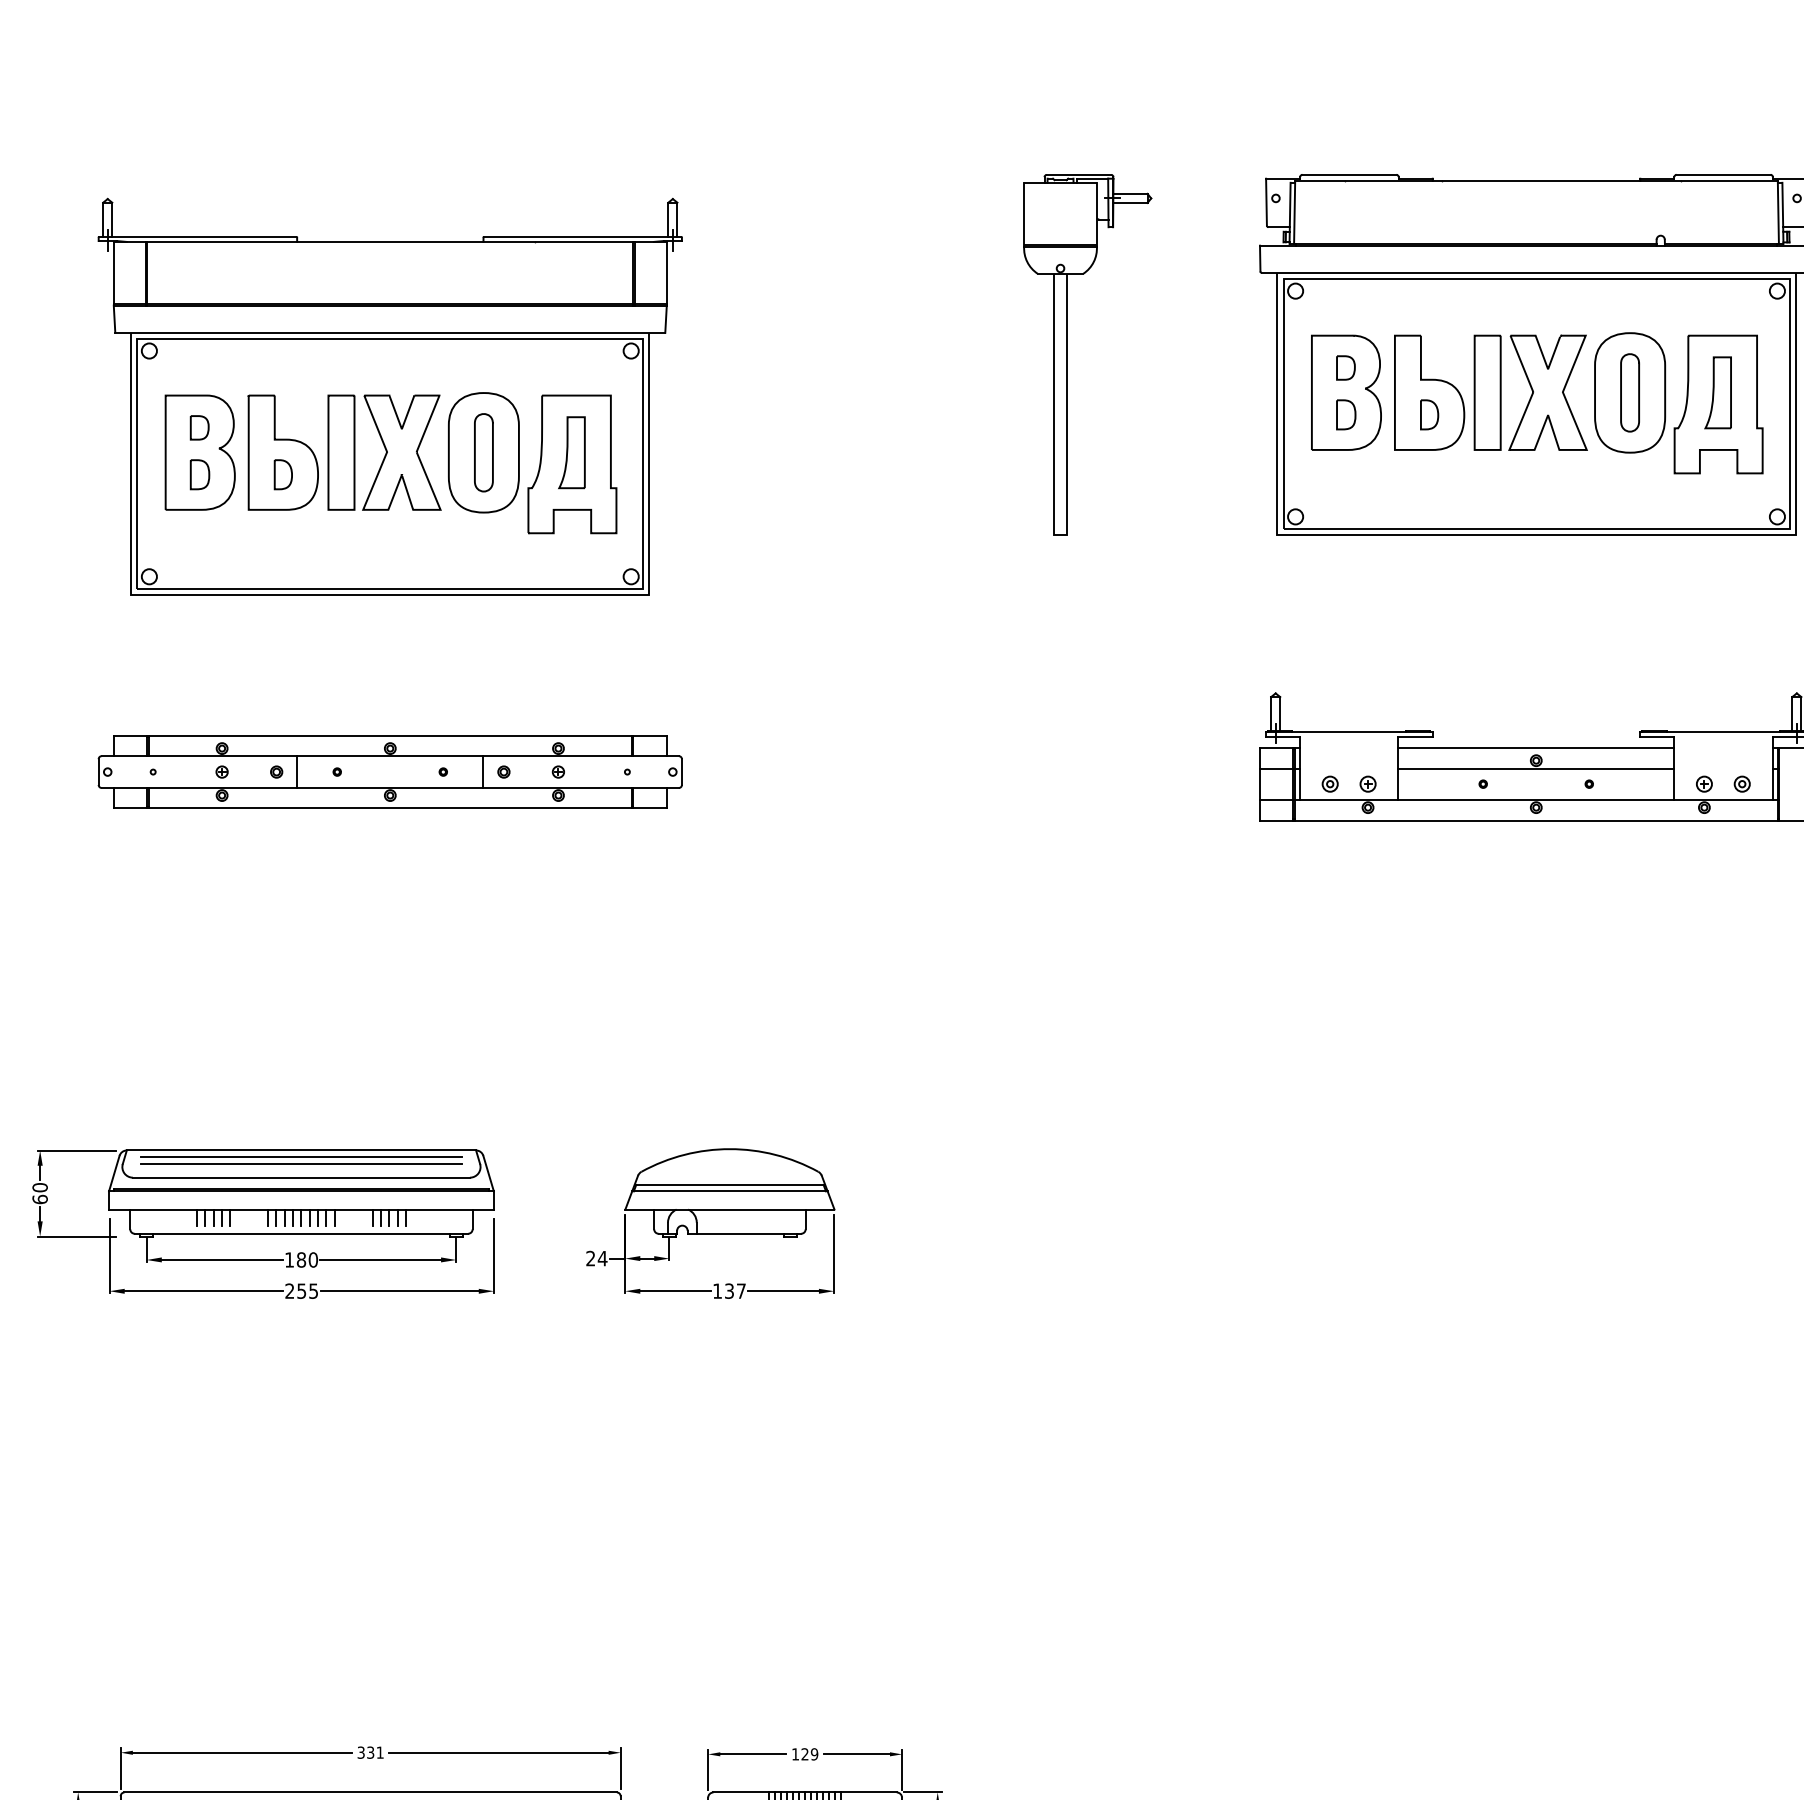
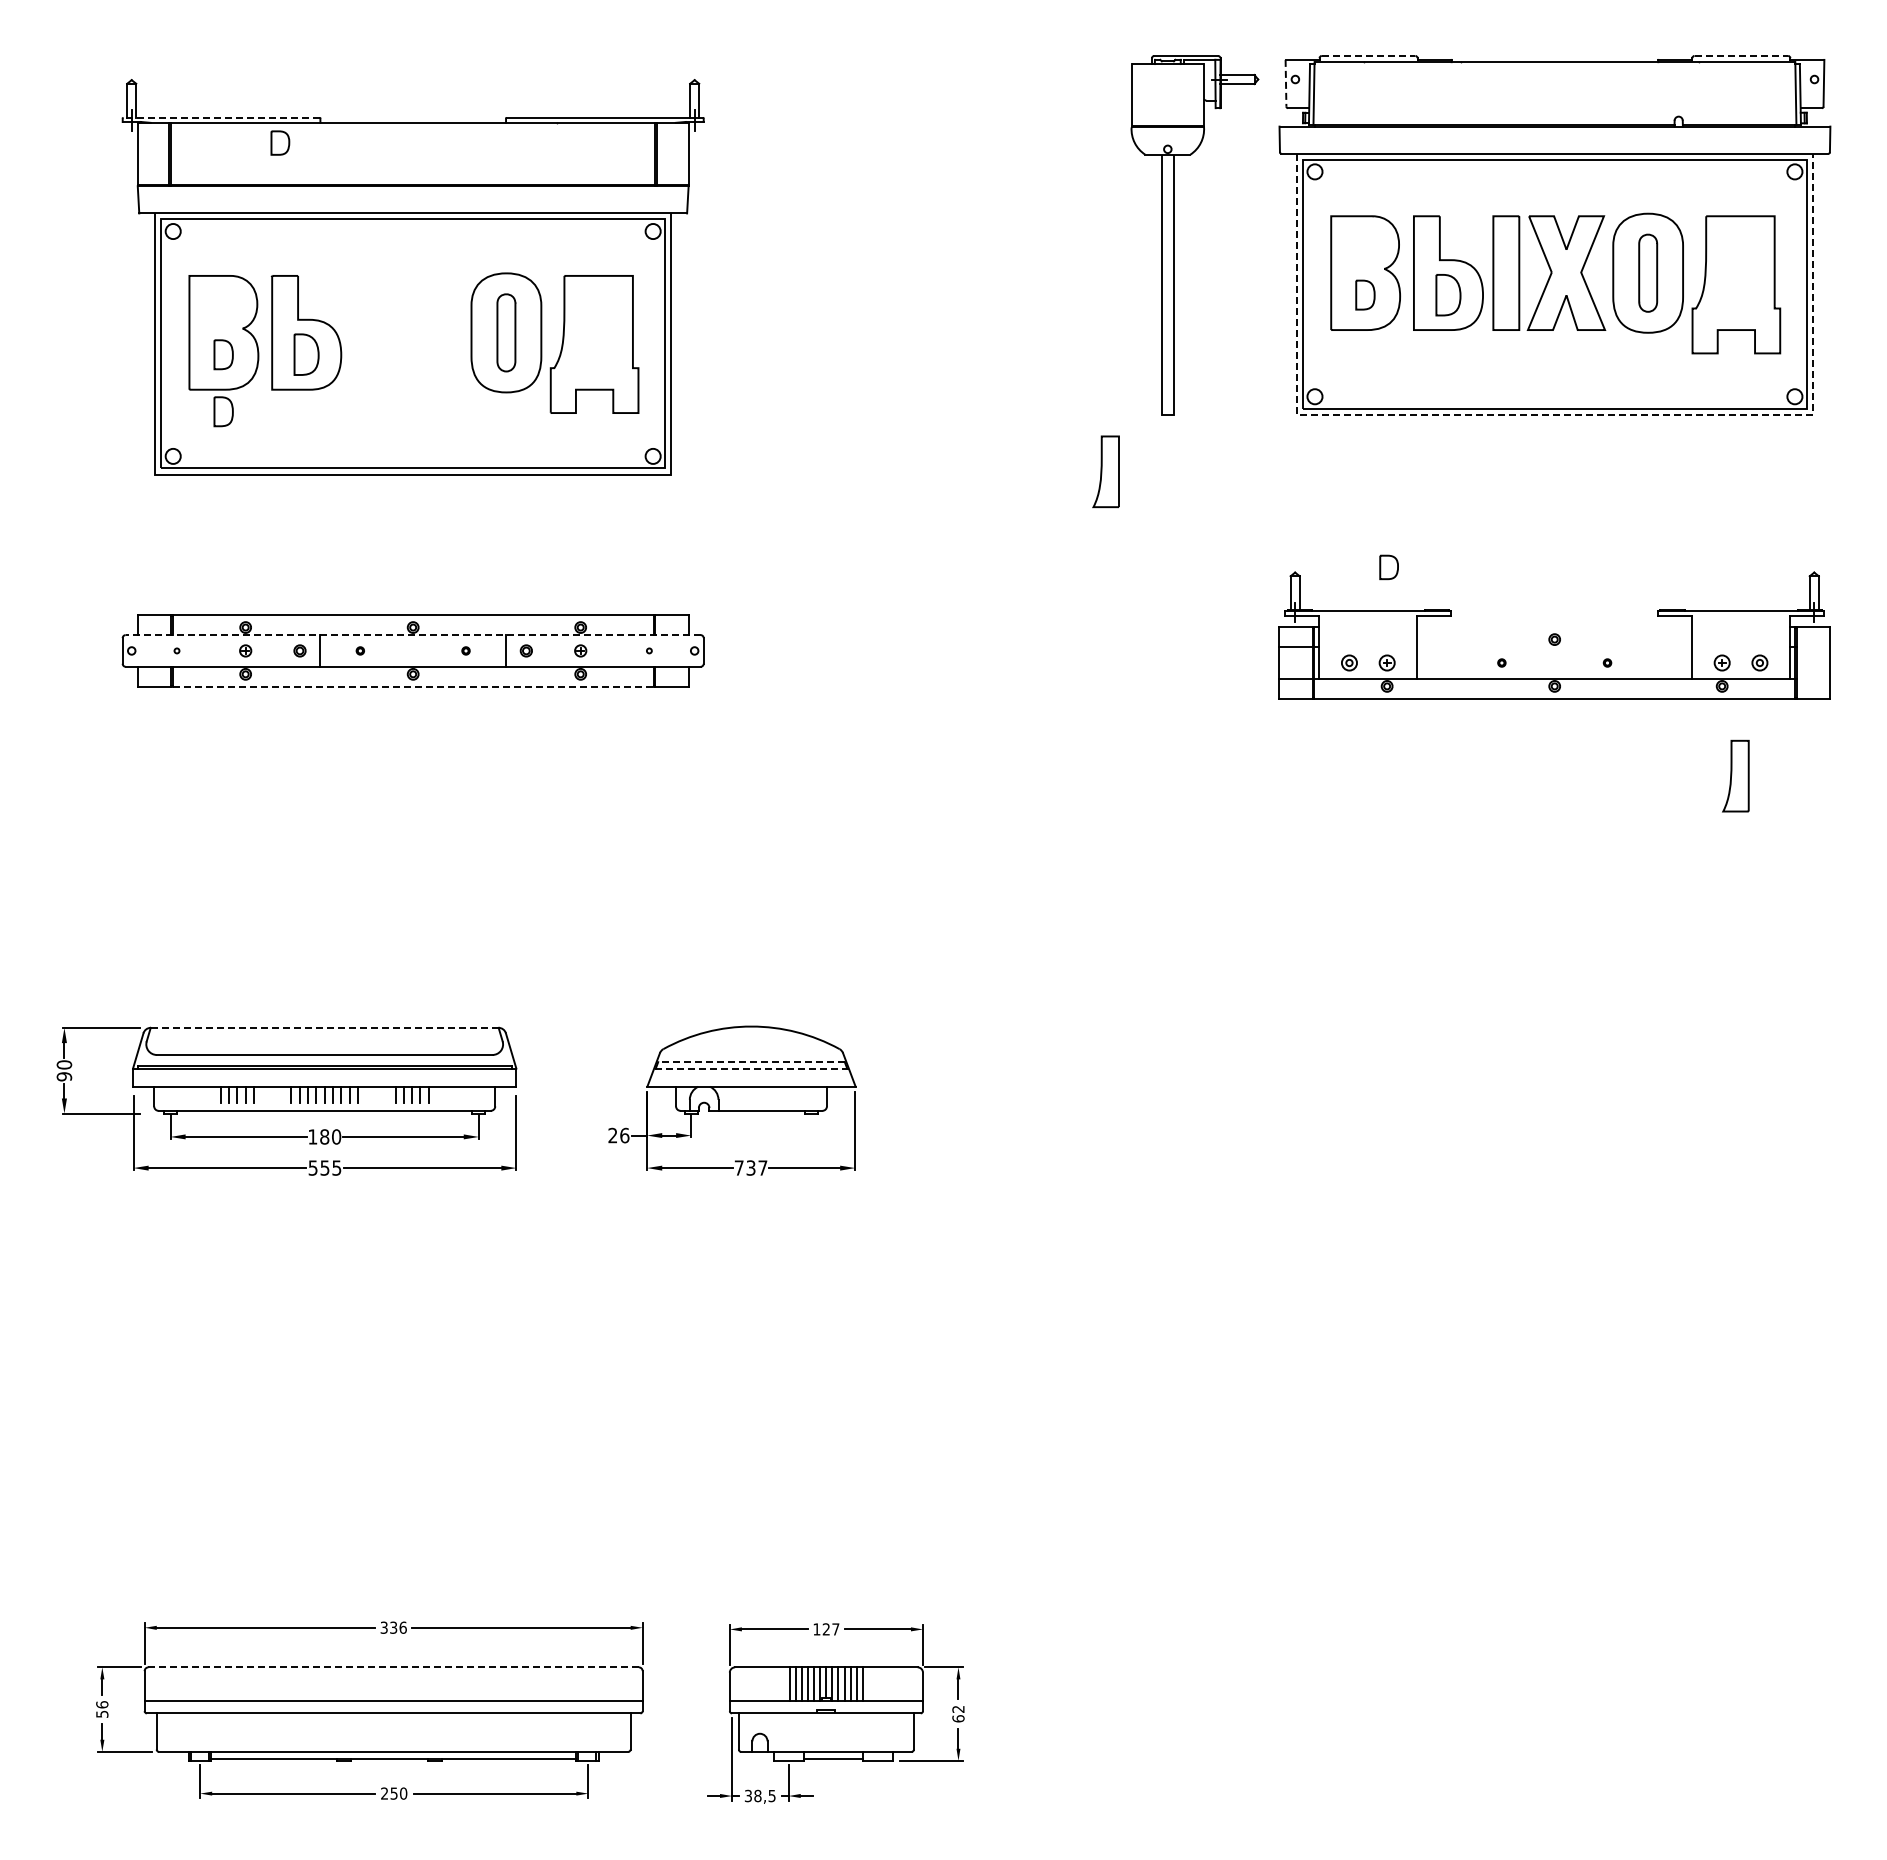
line: (1349, 174) -> (1368, 55), solid -> dashed
line: (1723, 174) -> (1741, 55), solid -> dashed
line: (1267, 202) -> (1286, 83), solid -> dashed
line: (197, 236) -> (221, 117), solid -> dashed
part: (1067, 355) -> (1174, 235), moved
part: (1345, 368) -> (1388, 567), moved
part: (1717, 392) -> (1735, 775), moved
part: (1429, 414) -> (1448, 294), size x1.4
part: (199, 427) -> (280, 142), moved
part: (384, 452) -> (407, 332), removed
part: (571, 452) -> (1105, 471), moved
part: (283, 474) -> (306, 354), size x1.4
part: (199, 531) -> (223, 411), added
line: (1537, 534) -> (1555, 414), solid -> dashed
line: (1536, 747) -> (1554, 626), removed
line: (389, 756) -> (412, 635), solid -> dashed
line: (1536, 768) -> (1554, 647), removed
line: (390, 808) -> (413, 687), solid -> dashed
line: (301, 1150) -> (324, 1027), solid -> dashed
line: (301, 1157) -> (324, 1034), removed
line: (301, 1164) -> (324, 1041), removed
line: (729, 1185) -> (751, 1062), solid -> dashed
line: (729, 1191) -> (751, 1068), solid -> dashed
text: (40, 1199) -> (64, 1076), 60 -> 90
text: (602, 1258) -> (624, 1135), 24 -> 26
text: (289, 1290) -> (312, 1167), 255 -> 555
text: (716, 1290) -> (738, 1167), 137 -> 737
text: (379, 1752) -> (402, 1627), 331 -> 336
text: (814, 1754) -> (835, 1629), 129 -> 127
line: (370, 1792) -> (393, 1667), solid -> dashed

